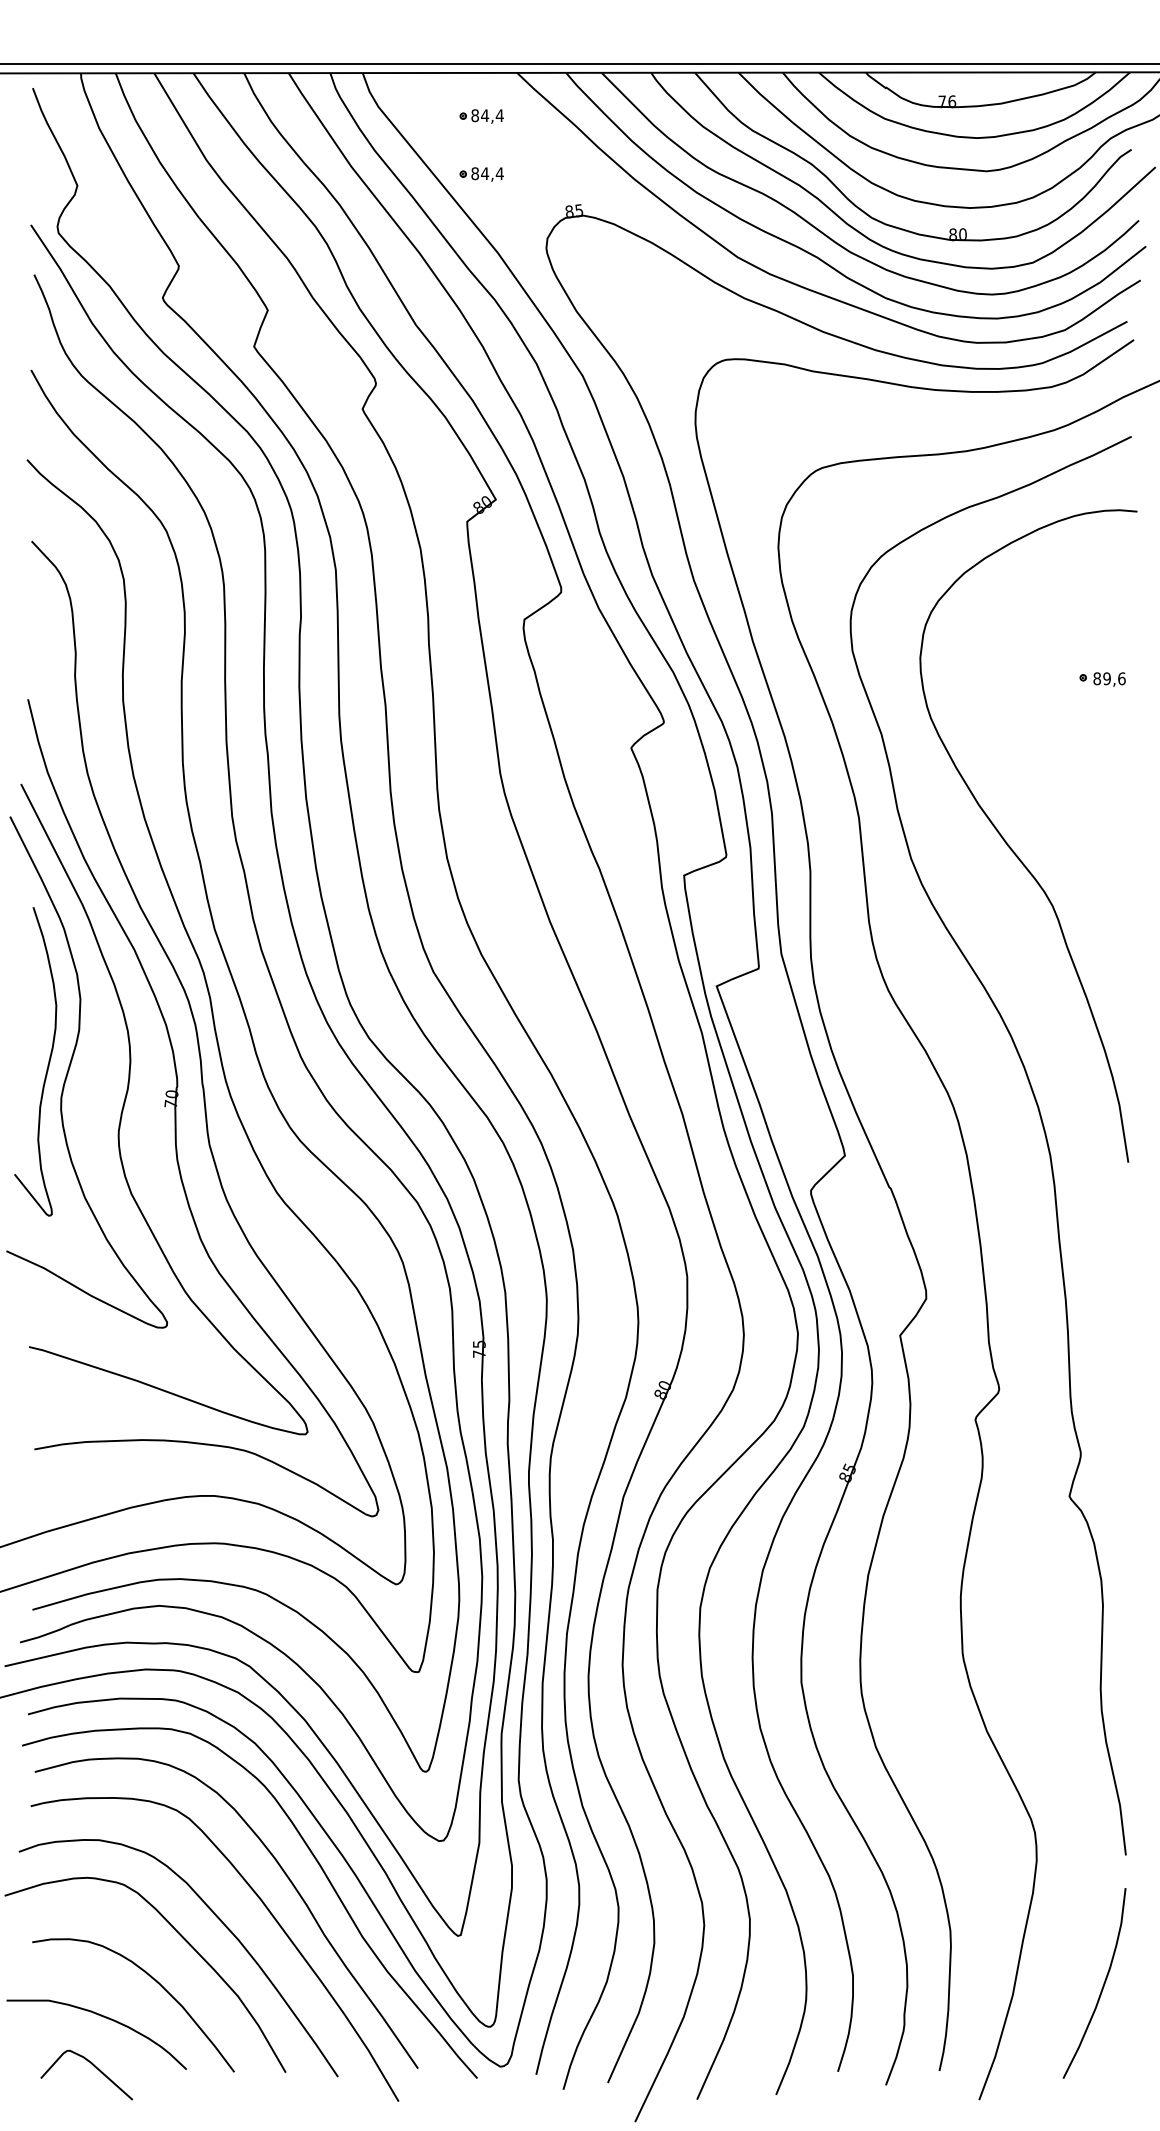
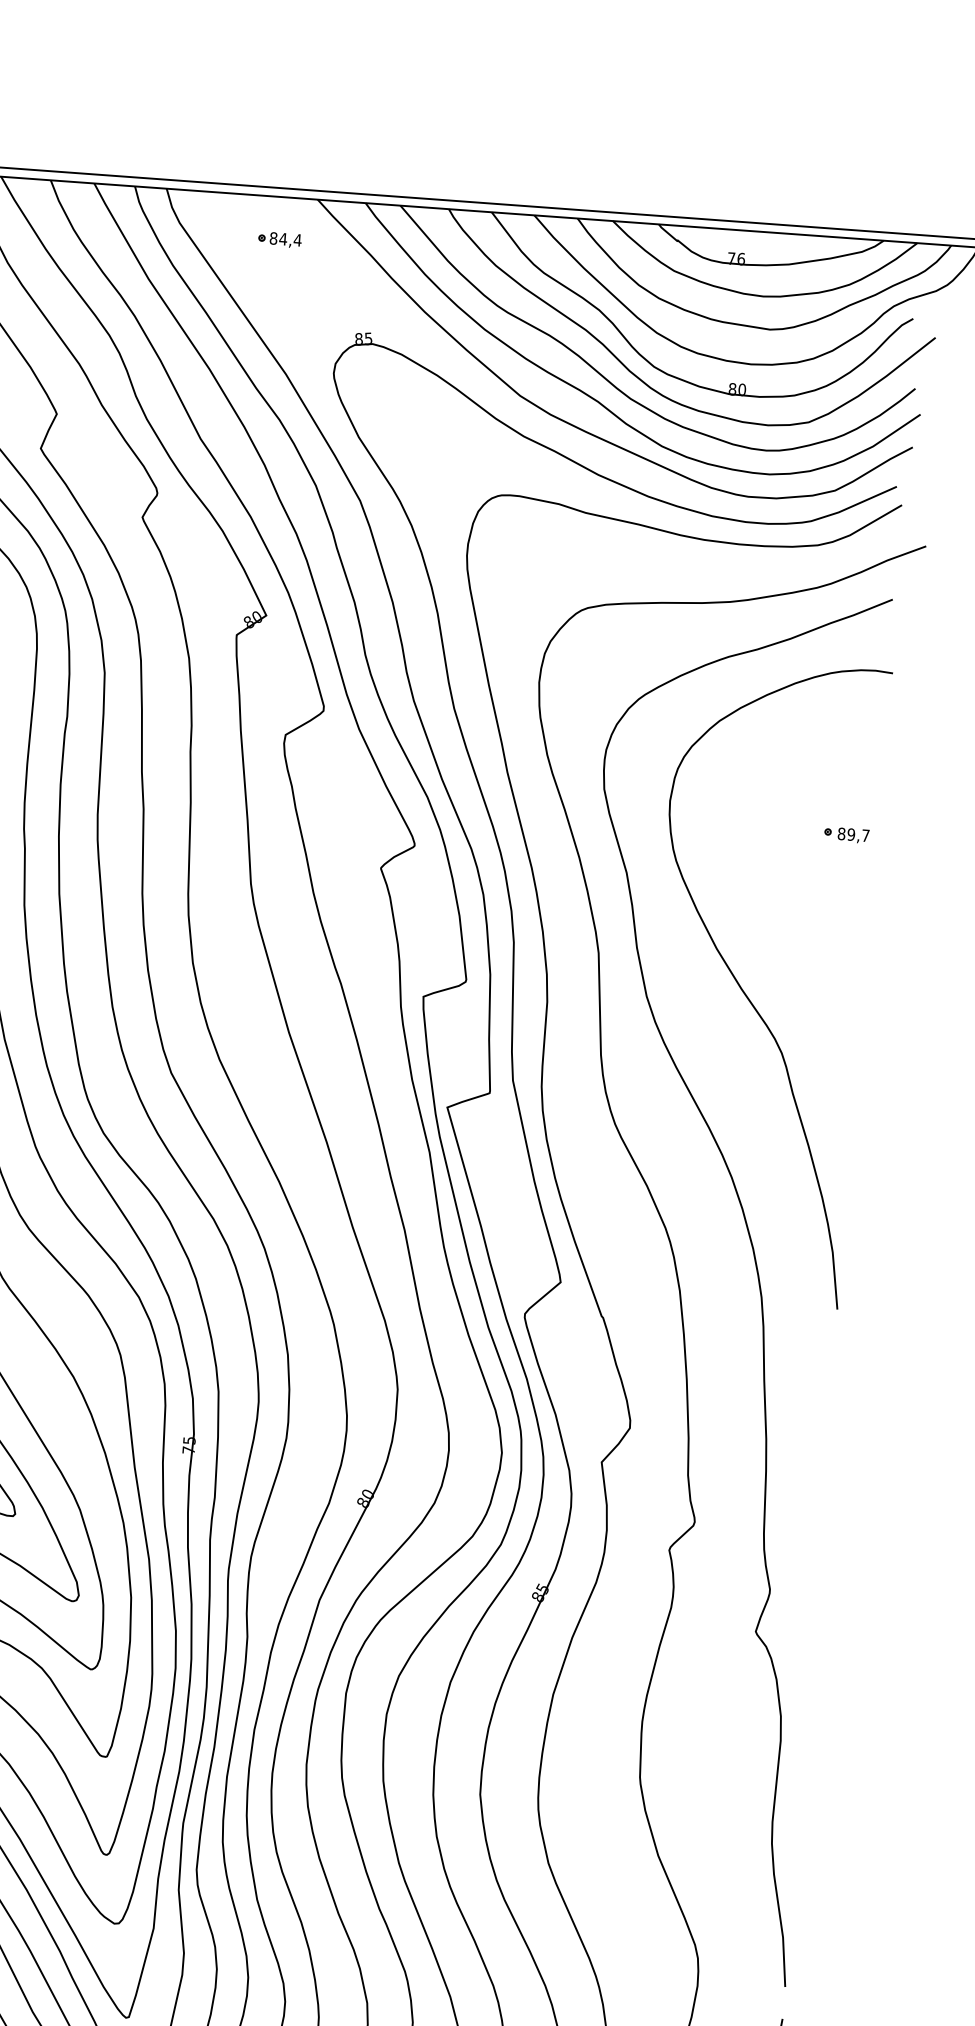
part: (481, 174) -> (275, 296), removed
text: (1121, 678) -> (865, 835), 89,6 -> 89,7

